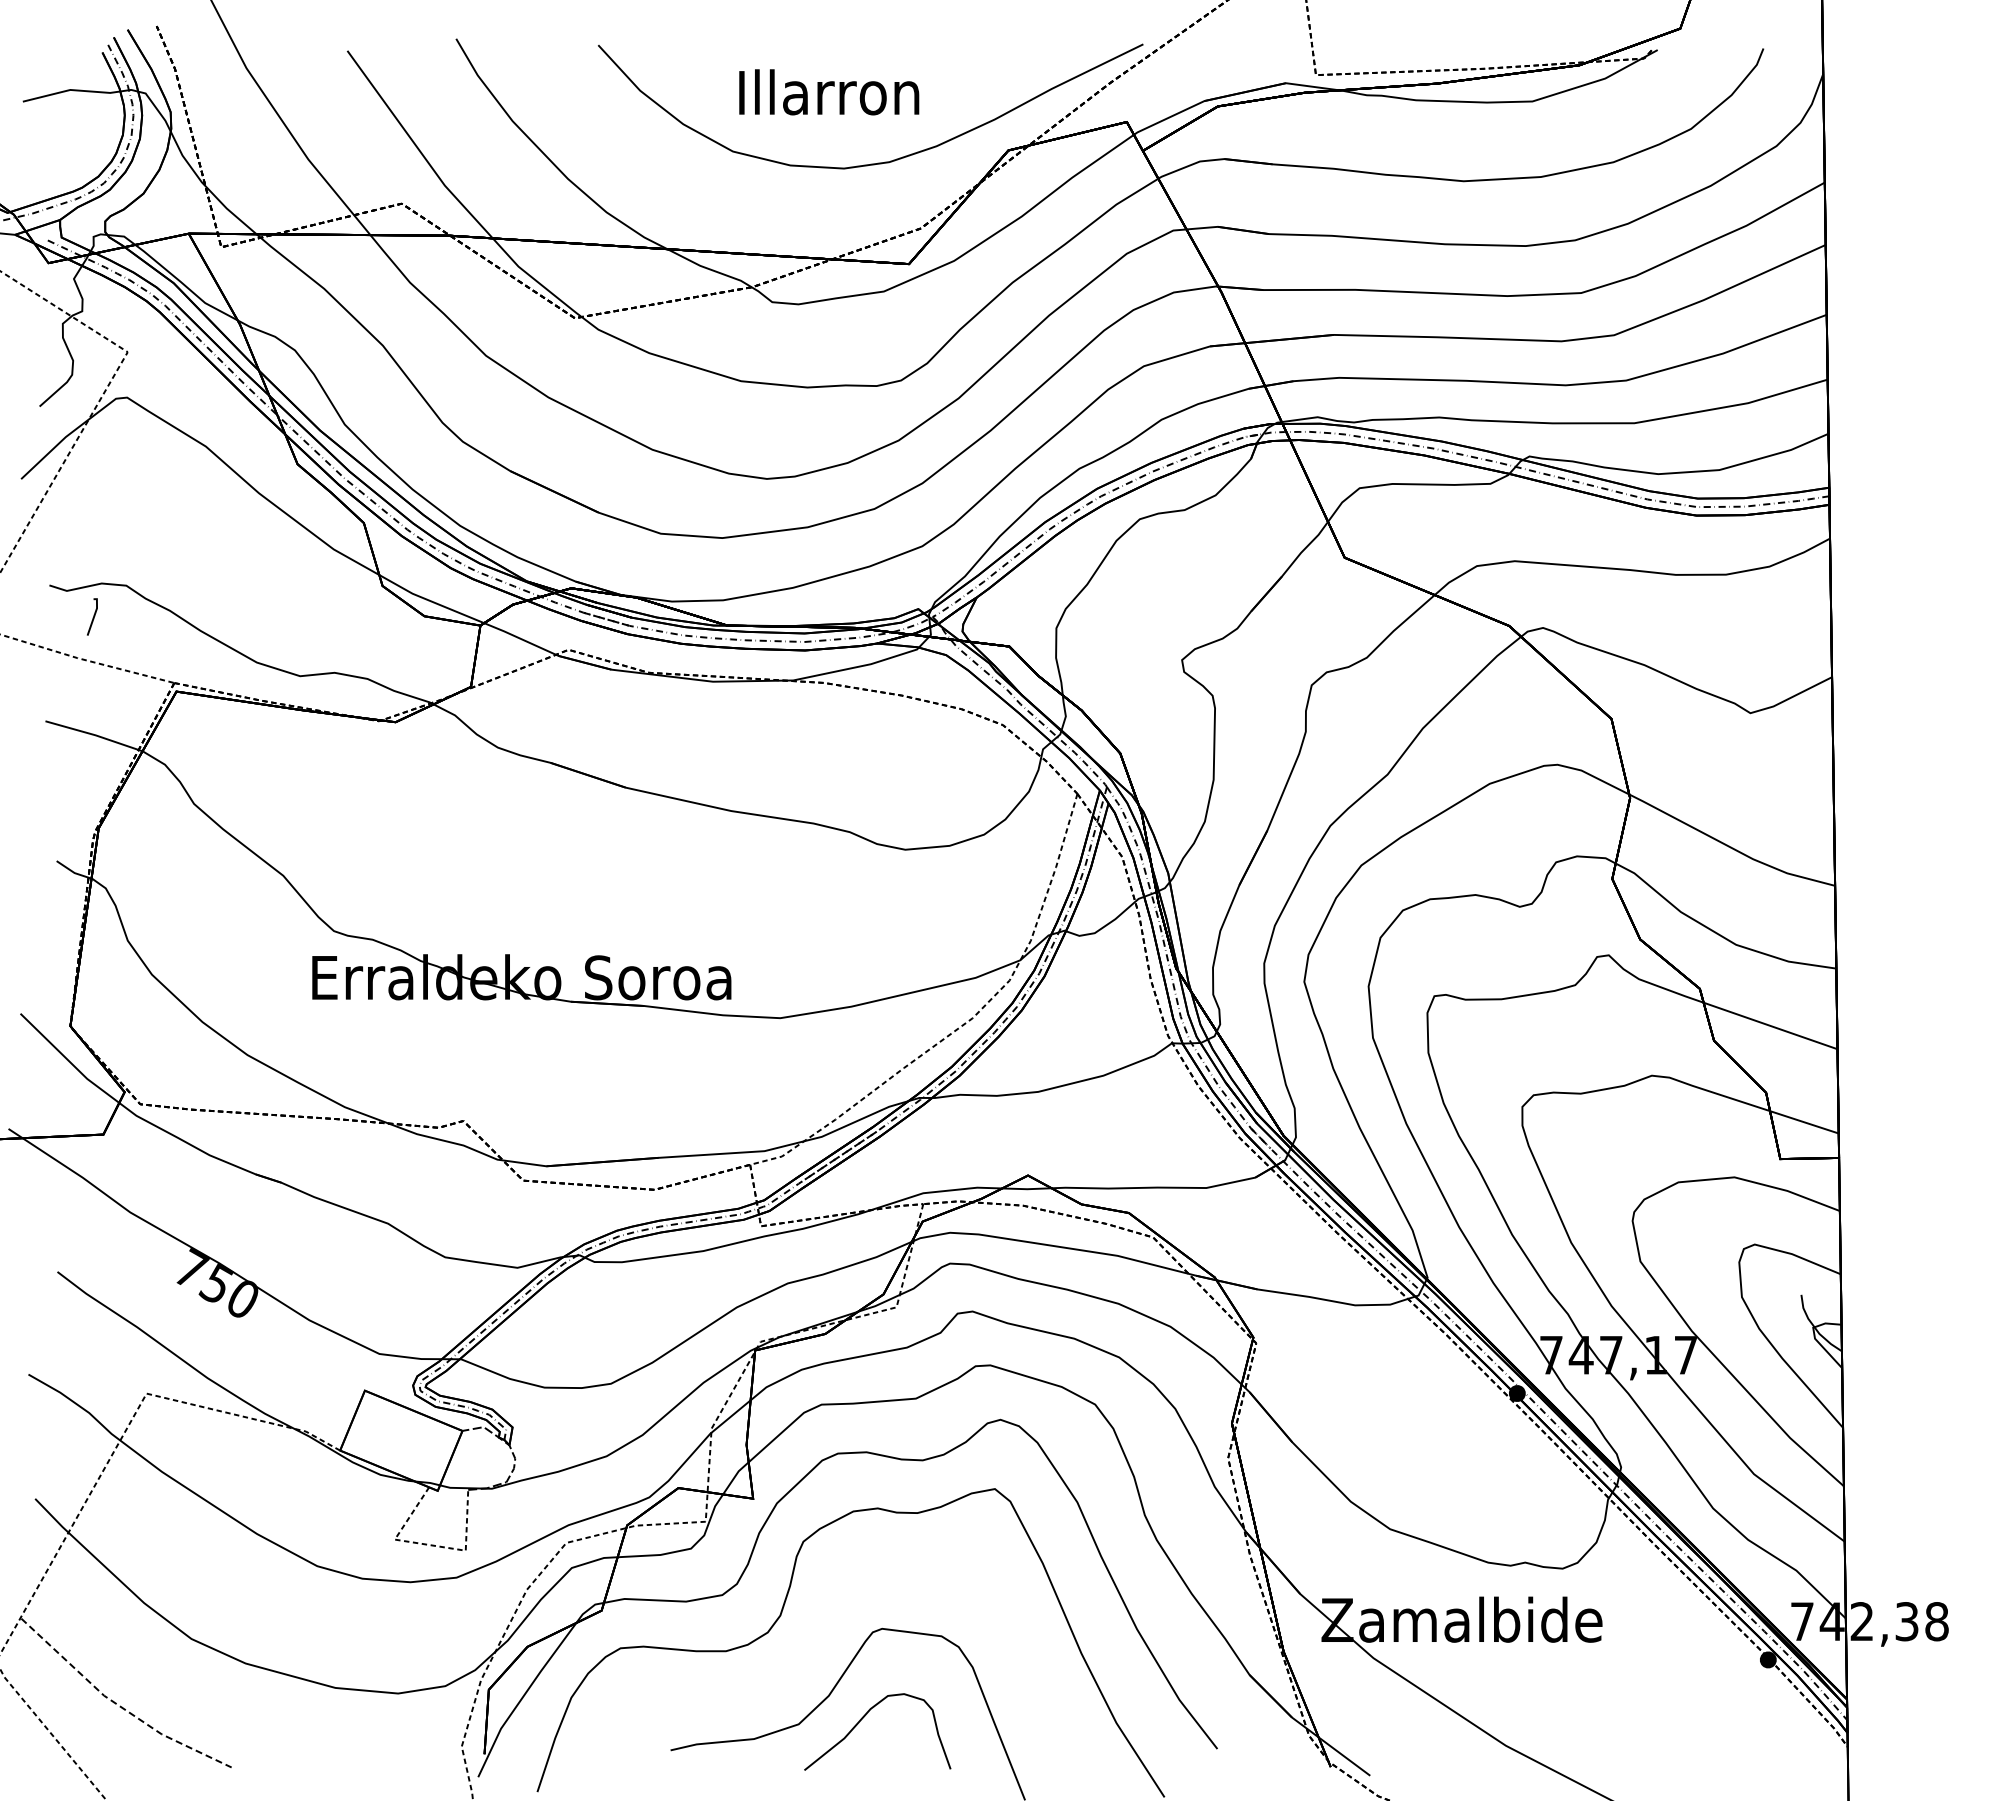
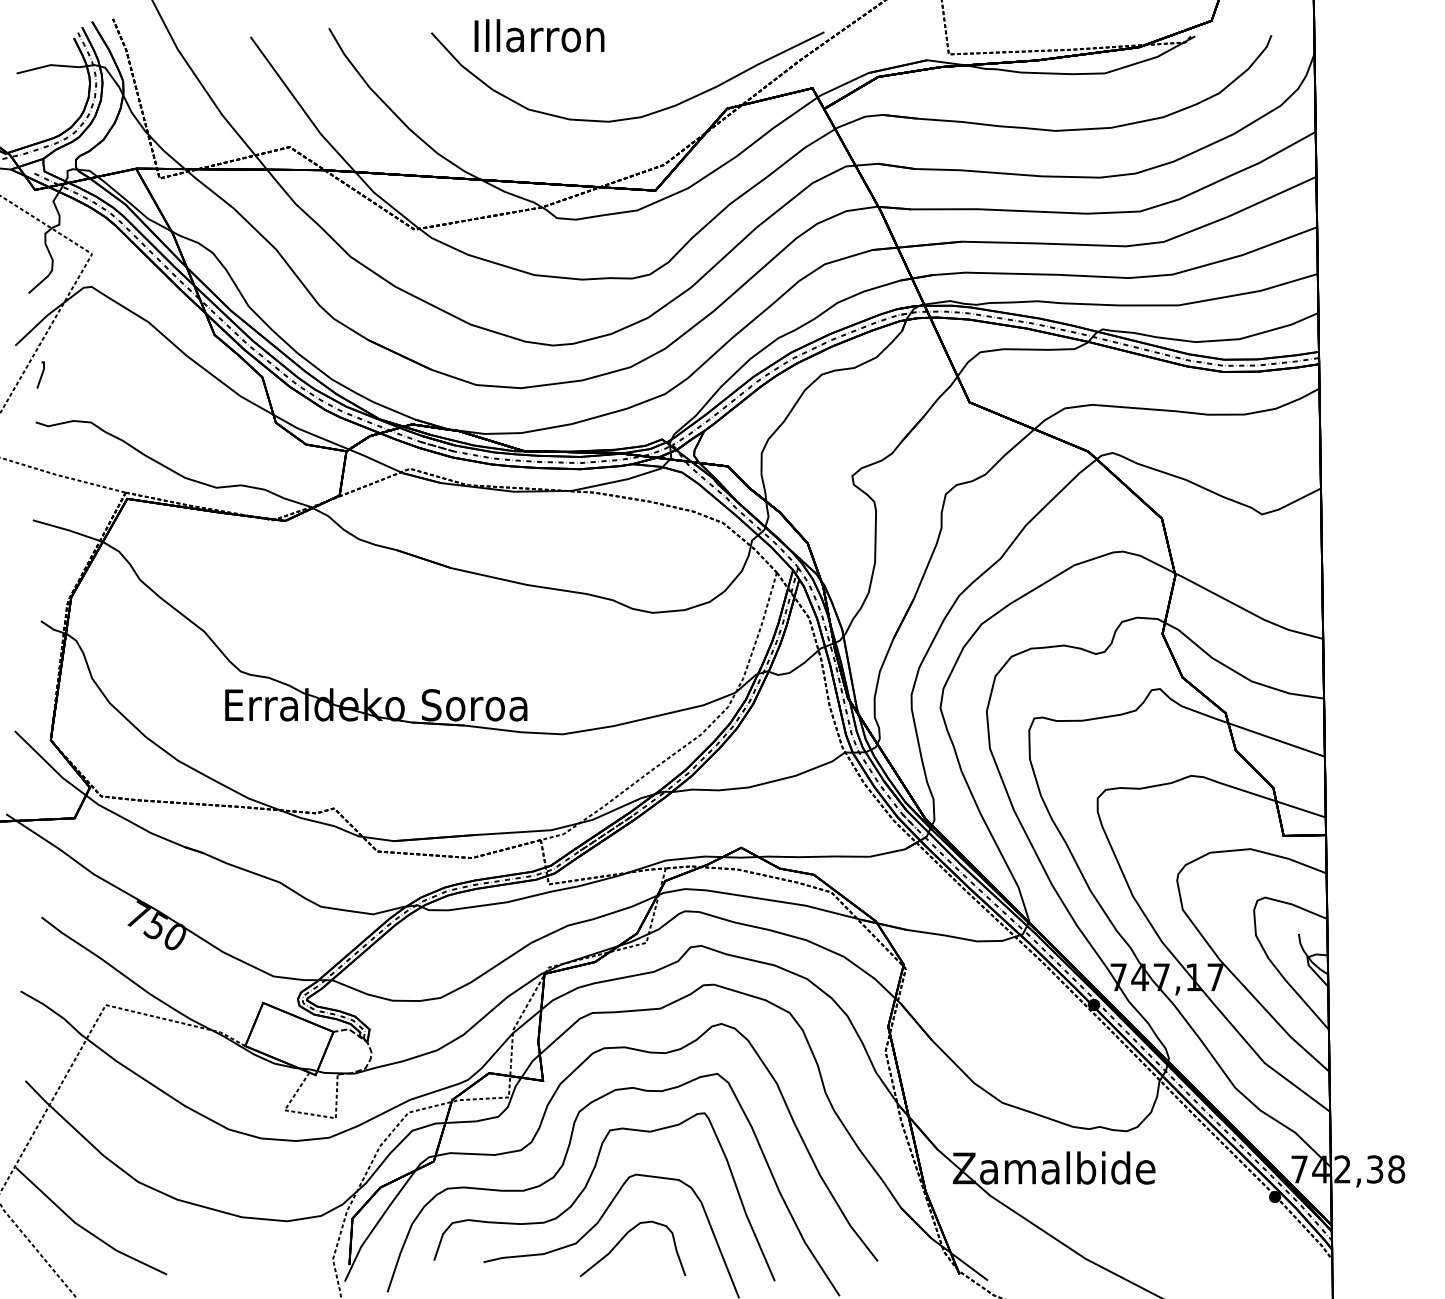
text: (829, 92) -> (539, 35), moved
line: (93, 616) -> (41, 374), moved
curve: (812, 1647) -> (585, 1188), added
line: (118, 1705) -> (85, 1229), dashed -> solid

